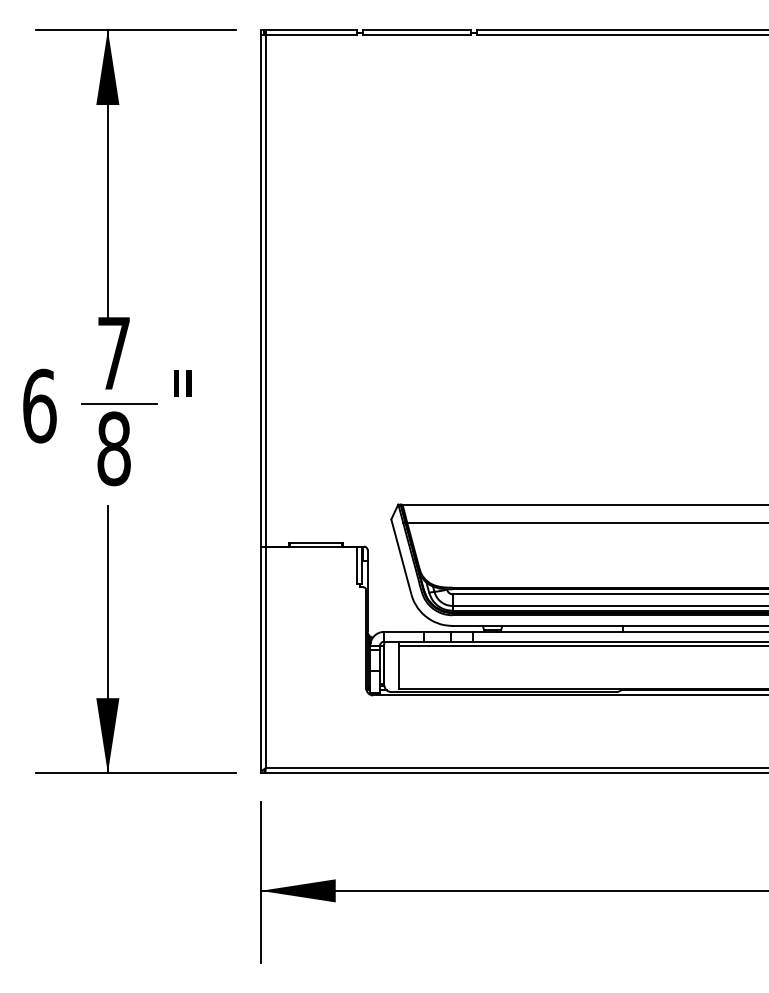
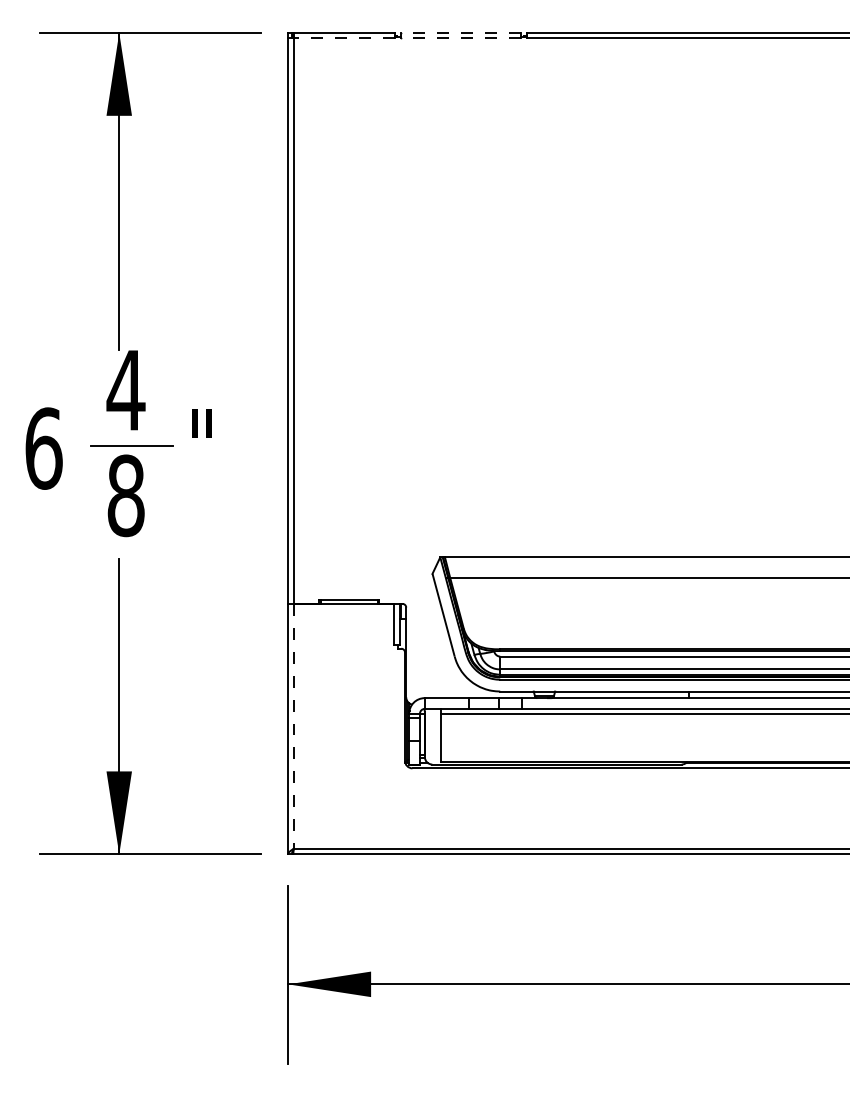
line: (417, 29) -> (461, 32), solid -> dashed
line: (311, 35) -> (344, 38), solid -> dashed
line: (417, 35) -> (461, 38), solid -> dashed
text: (113, 353) -> (125, 390), 7 -> 4
line: (265, 657) -> (293, 726), solid -> dashed

